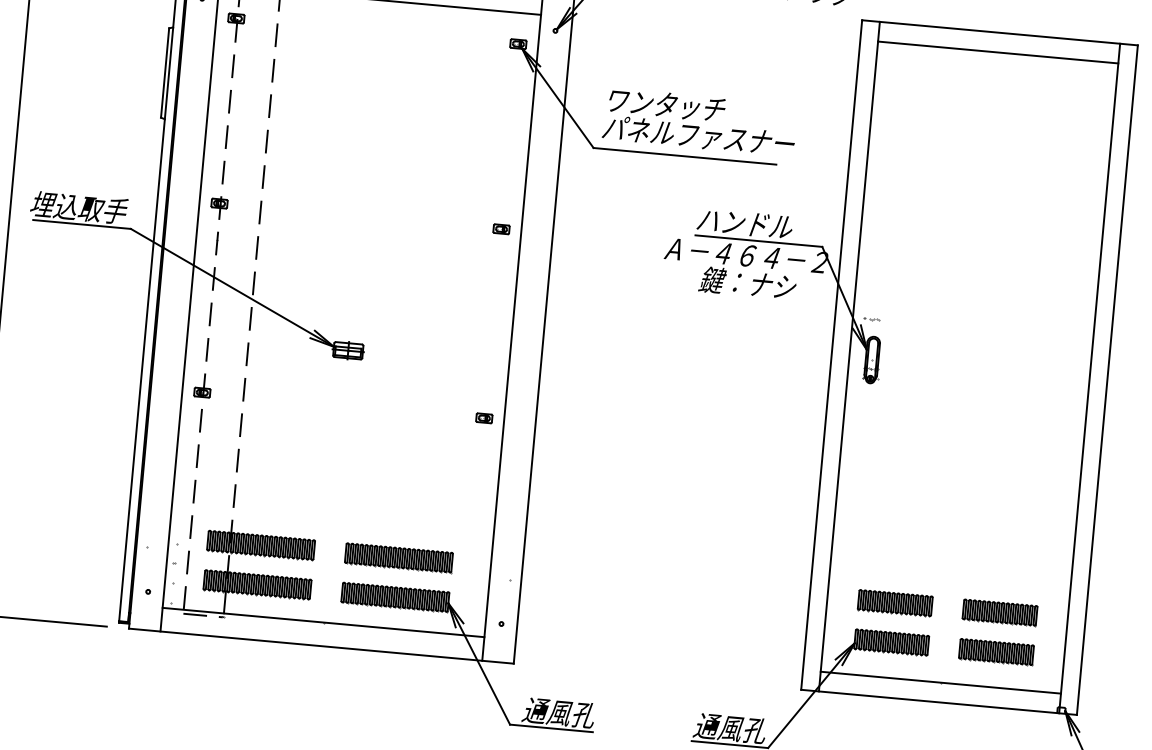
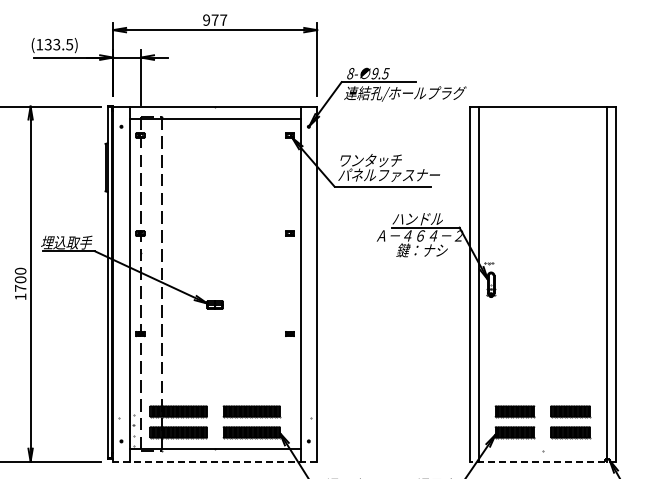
line: (997, 51) -> (542, 116), removed
line: (320, 645) -> (214, 461), solid -> dashed
line: (940, 683) -> (542, 451), removed
line: (938, 702) -> (542, 461), solid -> dashed

